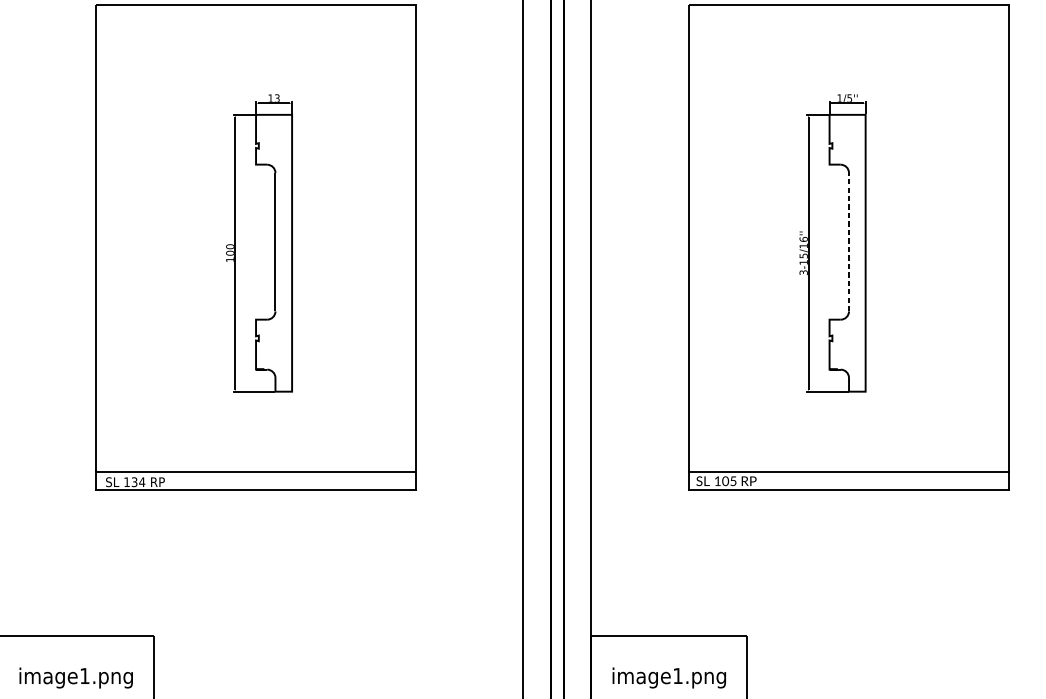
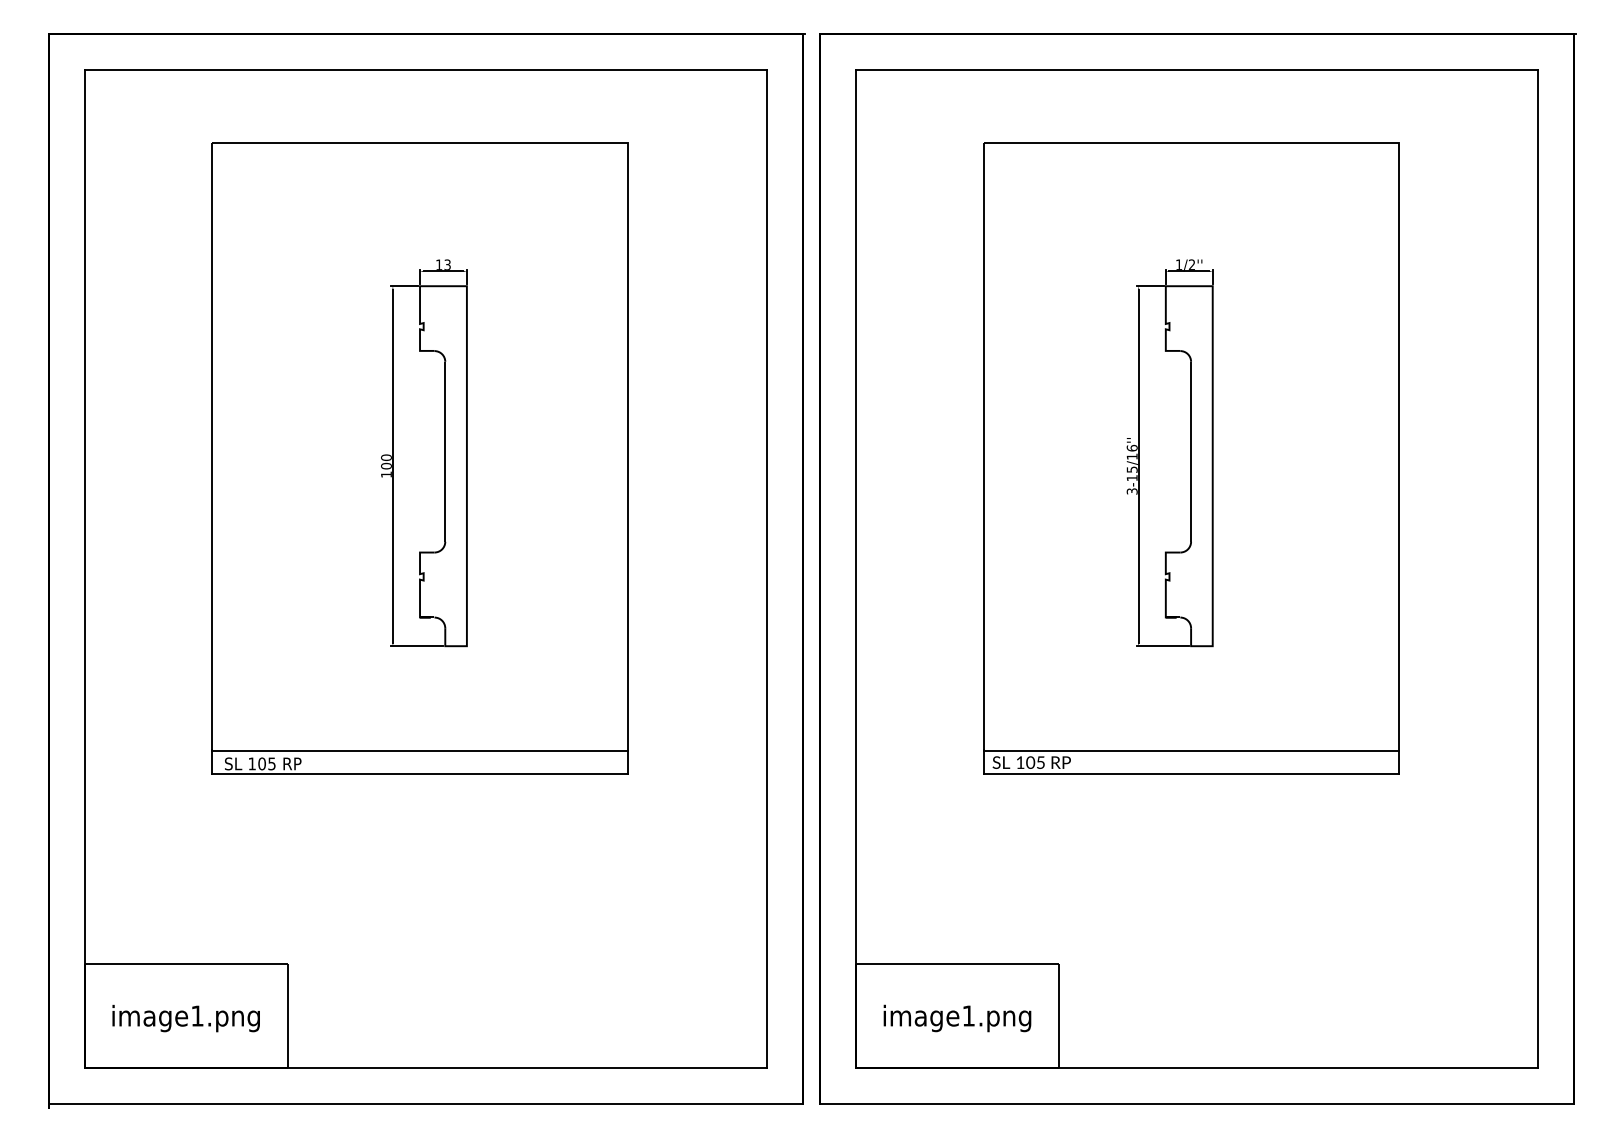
text: (850, 98) -> (1192, 264), 1/5'' -> 1/2''
line: (849, 241) -> (1191, 451), dashed -> solid
text: (138, 481) -> (267, 763), 134 -> 105

